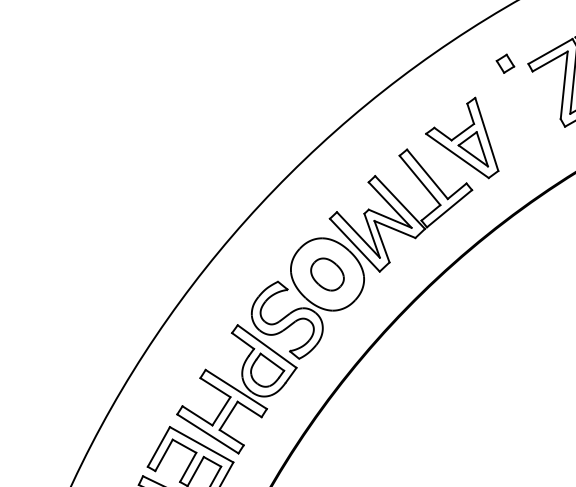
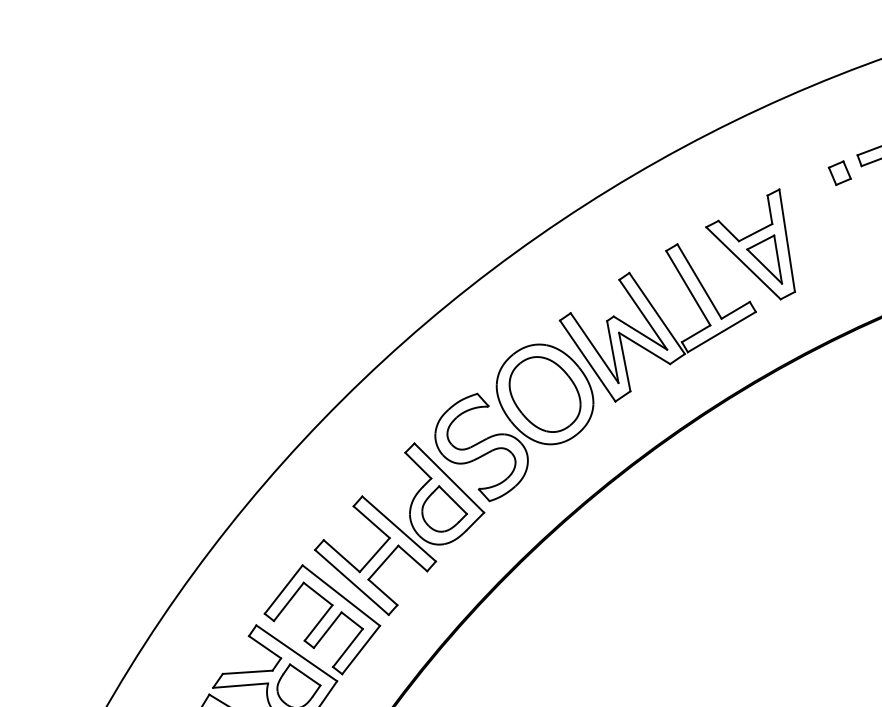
part: (505, 63) -> (839, 172), moved
part: (327, 274) -> (544, 394), size x1.67

